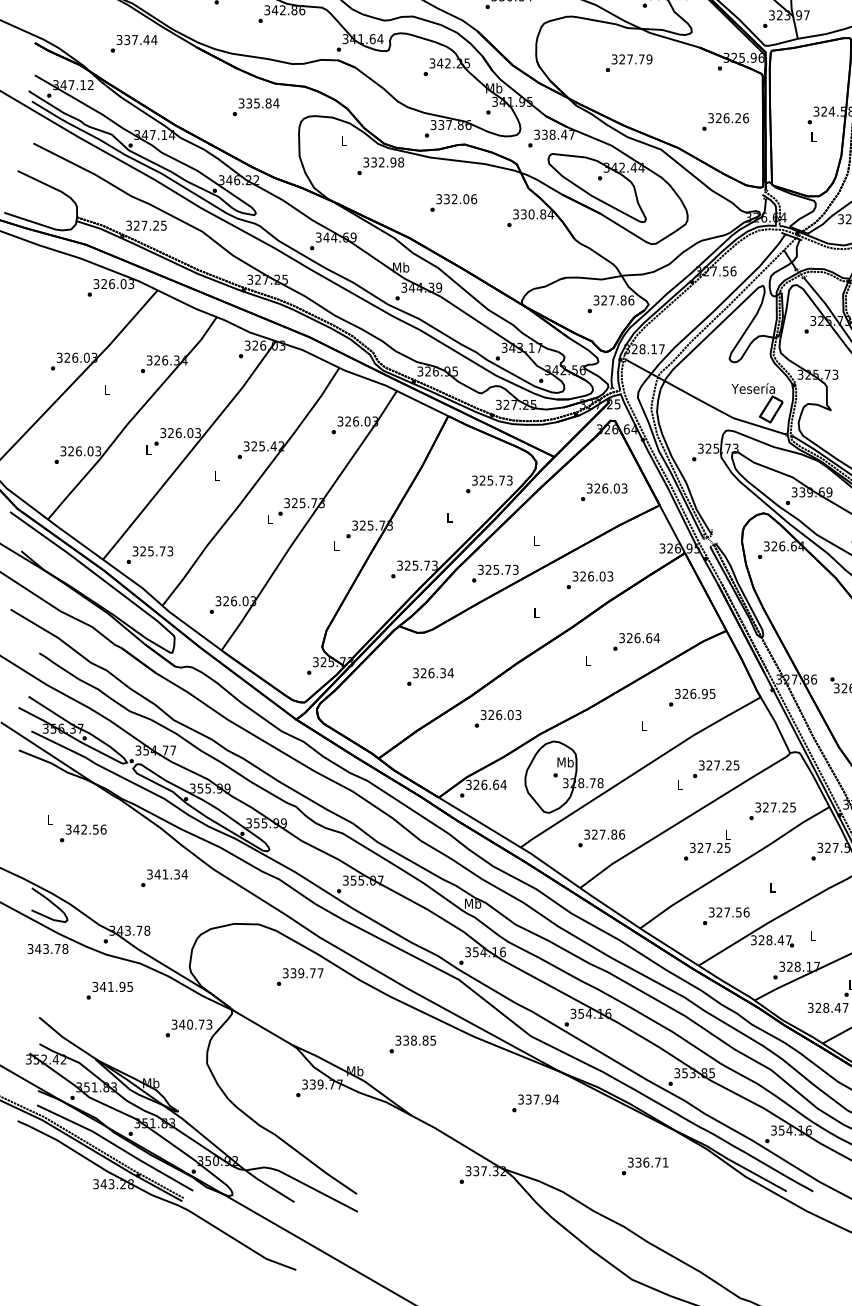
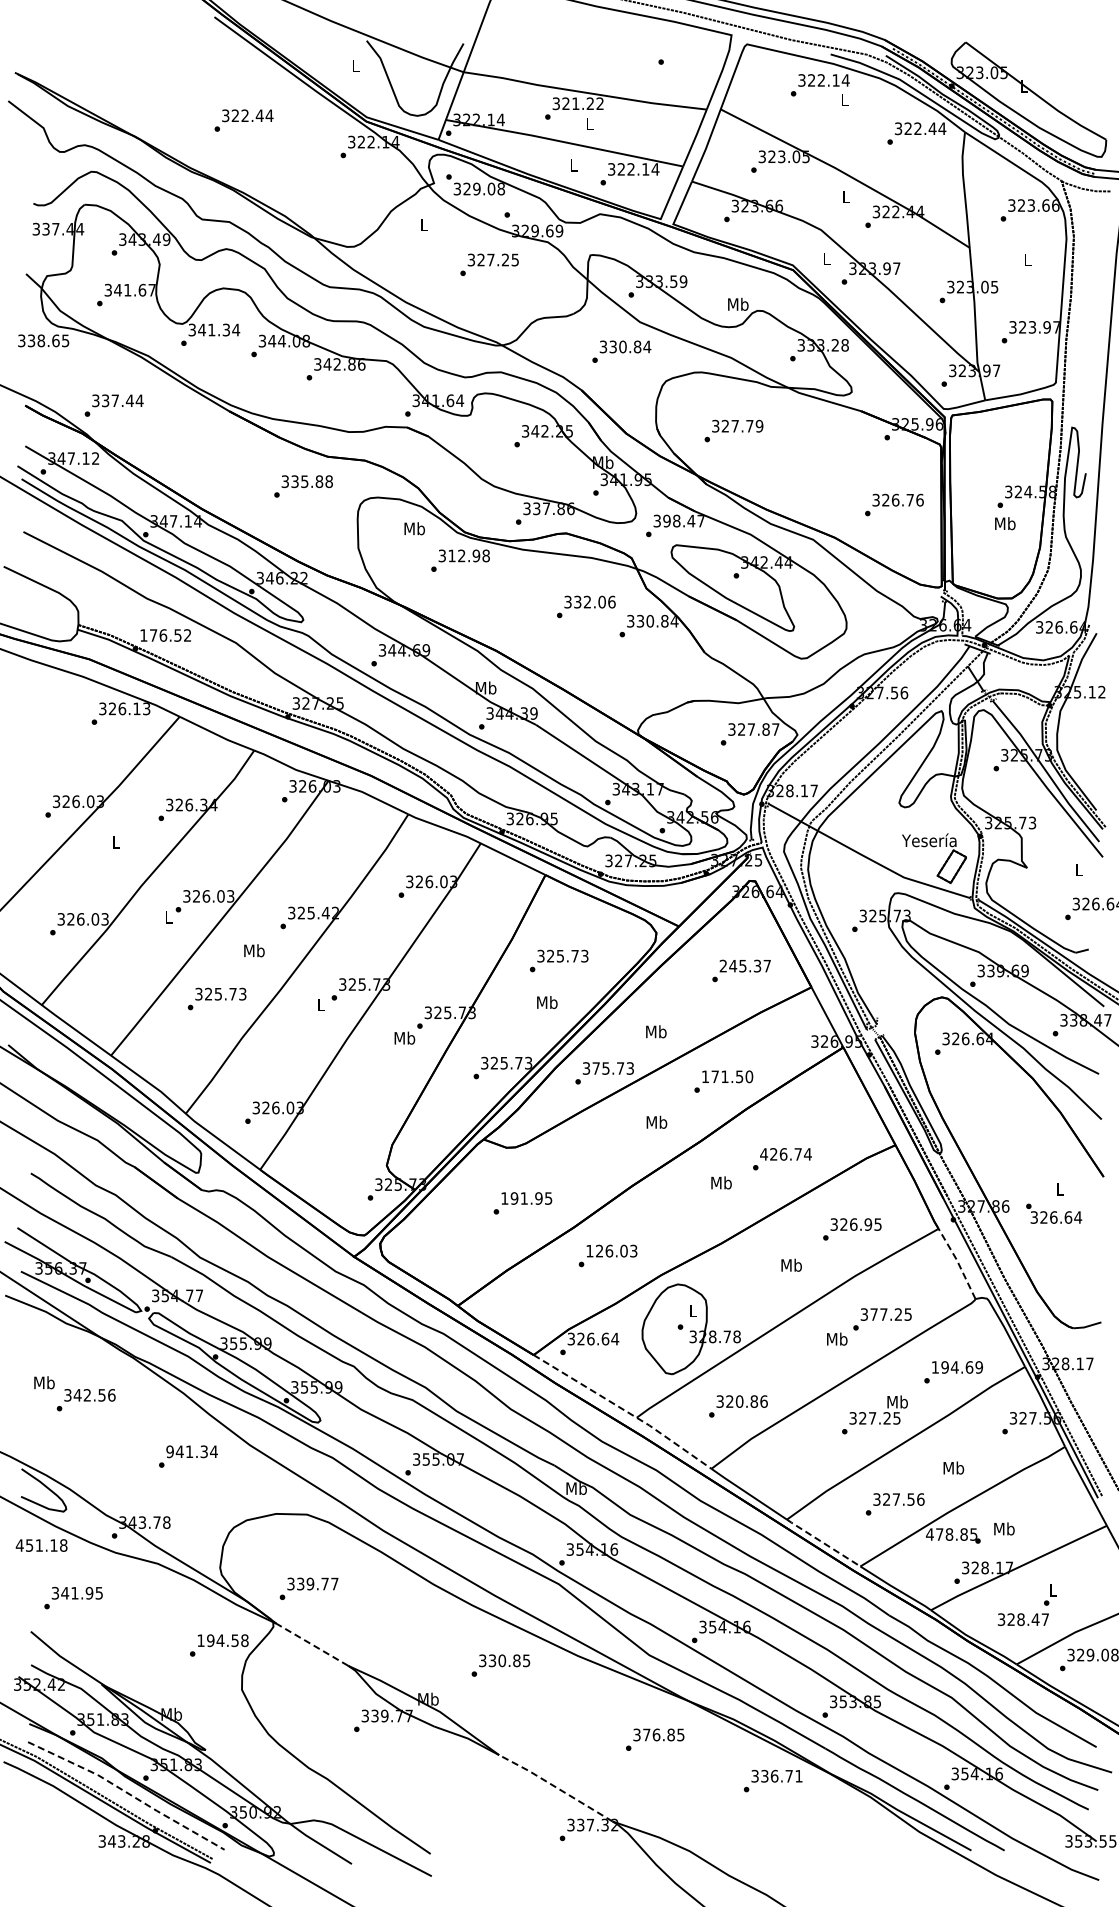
text: (133, 43) -> (113, 405), moved
text: (628, 62) -> (733, 430), moved
text: (276, 103) -> (329, 481), 335.84 -> 335.88
text: (737, 117) -> (909, 499), 326.26 -> 326.76
text: (544, 134) -> (666, 520), 338.47 -> 398.47
text: (813, 136) -> (1005, 523), L -> Mb
text: (344, 140) -> (414, 528), L -> Mb
text: (373, 162) -> (451, 555), 332.98 -> 312.98
text: (453, 202) -> (586, 606), moved
text: (146, 225) -> (165, 635), 327.25 -> 176.52
text: (123, 283) -> (136, 708), 326.03 -> 326.13
text: (631, 300) -> (775, 729), 327.86 -> 327.87
text: (217, 476) -> (254, 950), L -> Mb
text: (489, 484) -> (559, 960), moved
text: (606, 488) -> (744, 965), 326.03 -> 245.37
text: (449, 517) -> (547, 1002), L -> Mb
text: (536, 540) -> (656, 1031), L -> Mb
text: (336, 545) -> (404, 1037), L -> Mb
text: (149, 554) -> (216, 998), moved
text: (488, 569) -> (595, 1068), 325.73 -> 375.73
text: (592, 576) -> (727, 1076), 326.03 -> 171.50
text: (536, 611) -> (656, 1121), L -> Mb
text: (635, 638) -> (781, 1154), 326.64 -> 426.74
text: (588, 660) -> (721, 1182), L -> Mb
text: (433, 673) -> (526, 1198), 326.34 -> 191.95
text: (483, 714) -> (589, 1250), 326.03 -> 126.03
line: (775, 724) -> (957, 1262), solid -> dashed
text: (643, 725) -> (791, 1264), L -> Mb
text: (565, 762) -> (692, 1310), Mb -> L
text: (709, 765) -> (873, 1314), 327.25 -> 377.25
text: (680, 784) -> (837, 1338), L -> Mb
text: (774, 807) -> (956, 1367), 327.25 -> 194.69
text: (50, 819) -> (44, 1382), L -> Mb
text: (602, 834) -> (739, 1401), 327.86 -> 320.86
text: (728, 834) -> (897, 1401), L -> Mb
line: (511, 841) -> (624, 1410), solid -> dashed
text: (149, 874) -> (169, 1451), 341.34 -> 941.34
text: (772, 886) -> (953, 1467), L -> Mb
text: (813, 935) -> (1004, 1528), L -> Mb
text: (771, 940) -> (951, 1534), 328.47 -> 478.85
line: (669, 946) -> (823, 1542), solid -> dashed
text: (43, 948) -> (36, 1545), 343.78 -> 451.18
text: (299, 976) -> (308, 1588), moved
text: (109, 991) -> (73, 1598), moved
text: (191, 1024) -> (222, 1640), 340.73 -> 194.58
line: (263, 1027) -> (312, 1644), solid -> dashed
text: (414, 1040) -> (502, 1660), 338.85 -> 330.85
text: (542, 1099) -> (663, 1734), 337.94 -> 376.85
line: (456, 1140) -> (555, 1786), solid -> dashed
line: (116, 1146) -> (127, 1793), solid -> dashed
text: (644, 1165) -> (772, 1780), moved

